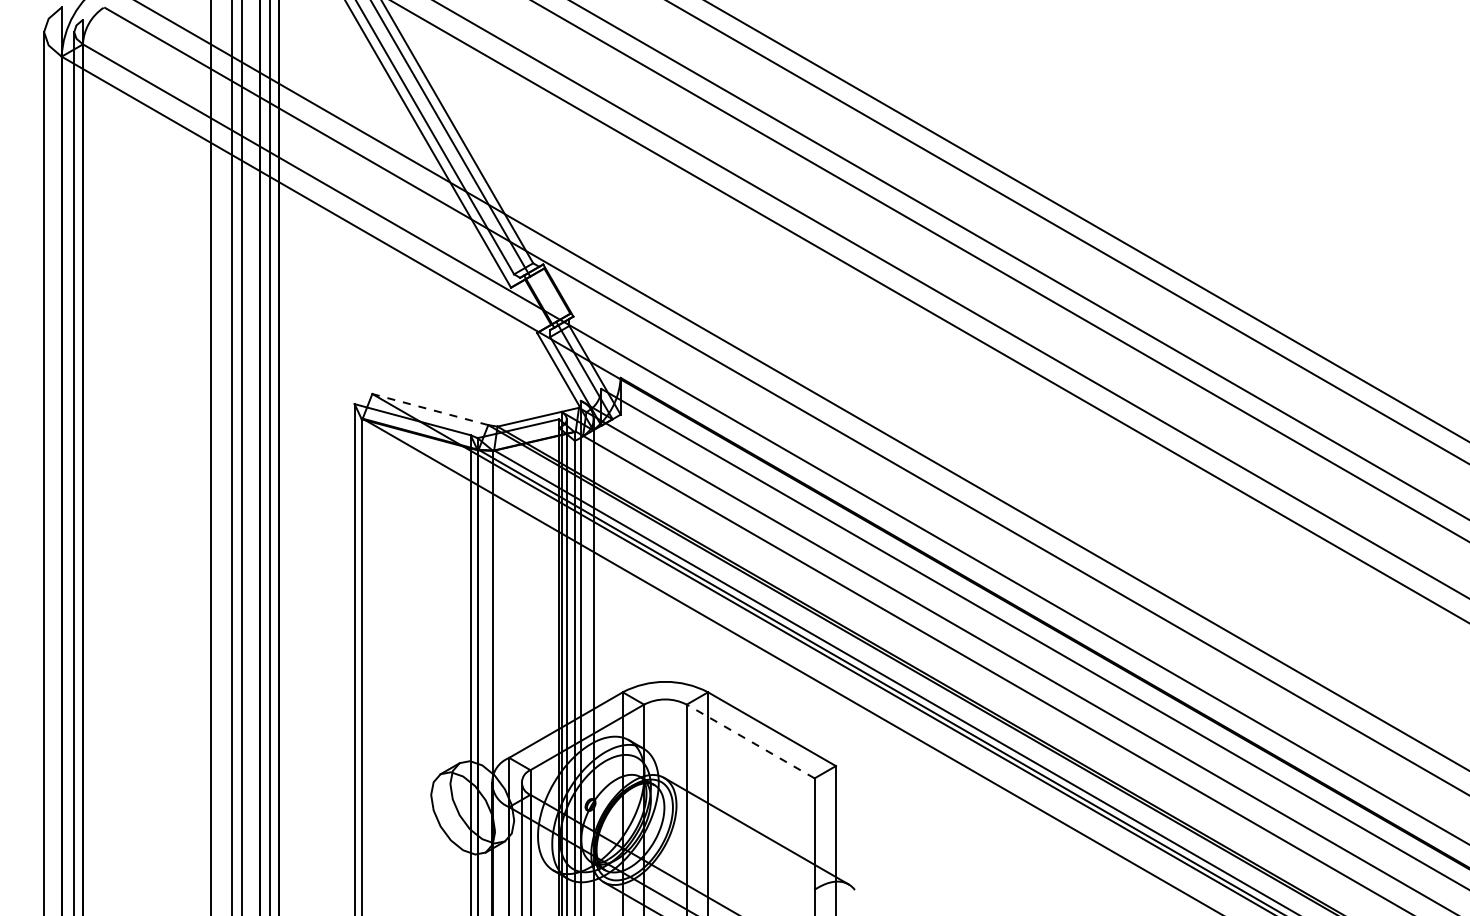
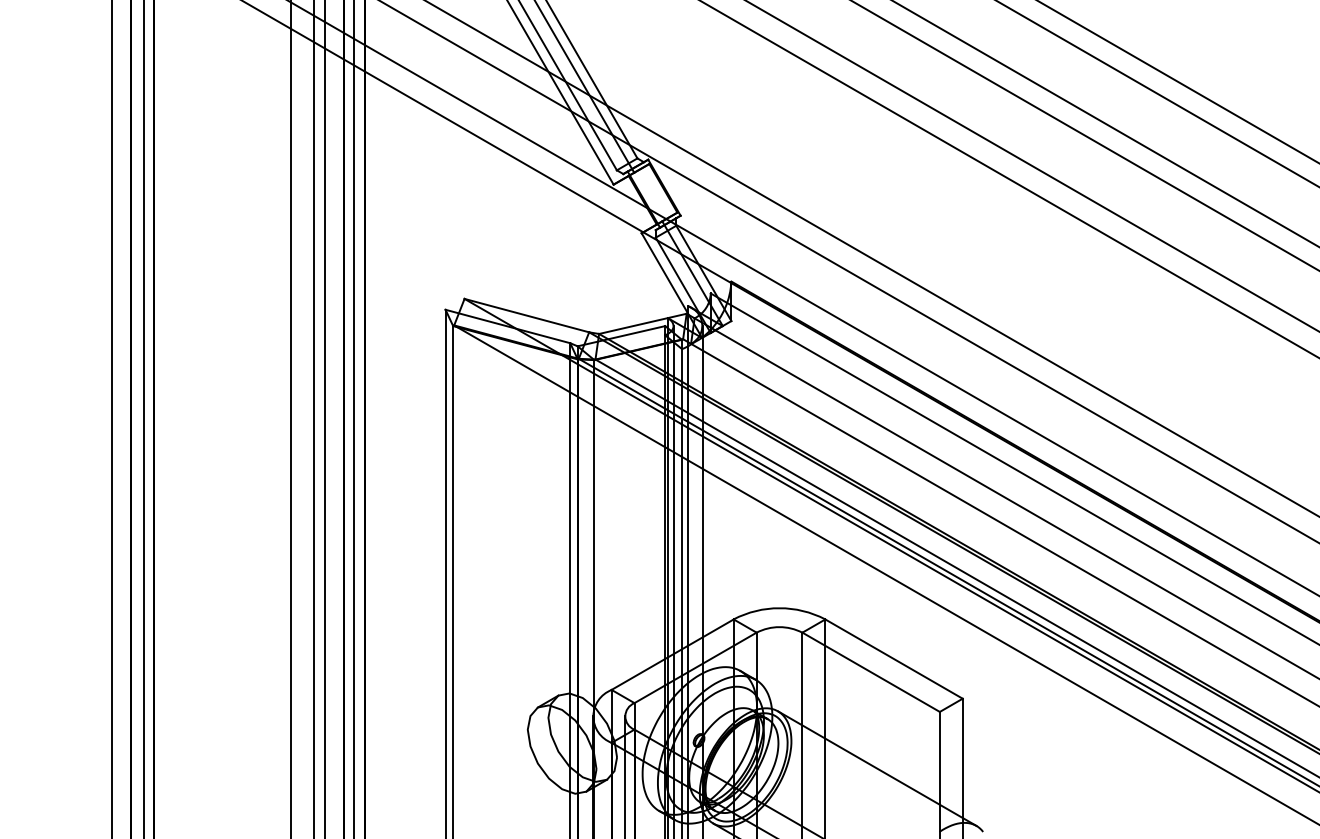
line: (429, 409) -> (525, 315), dashed -> solid
line: (750, 741) -> (870, 672), dashed -> solid

